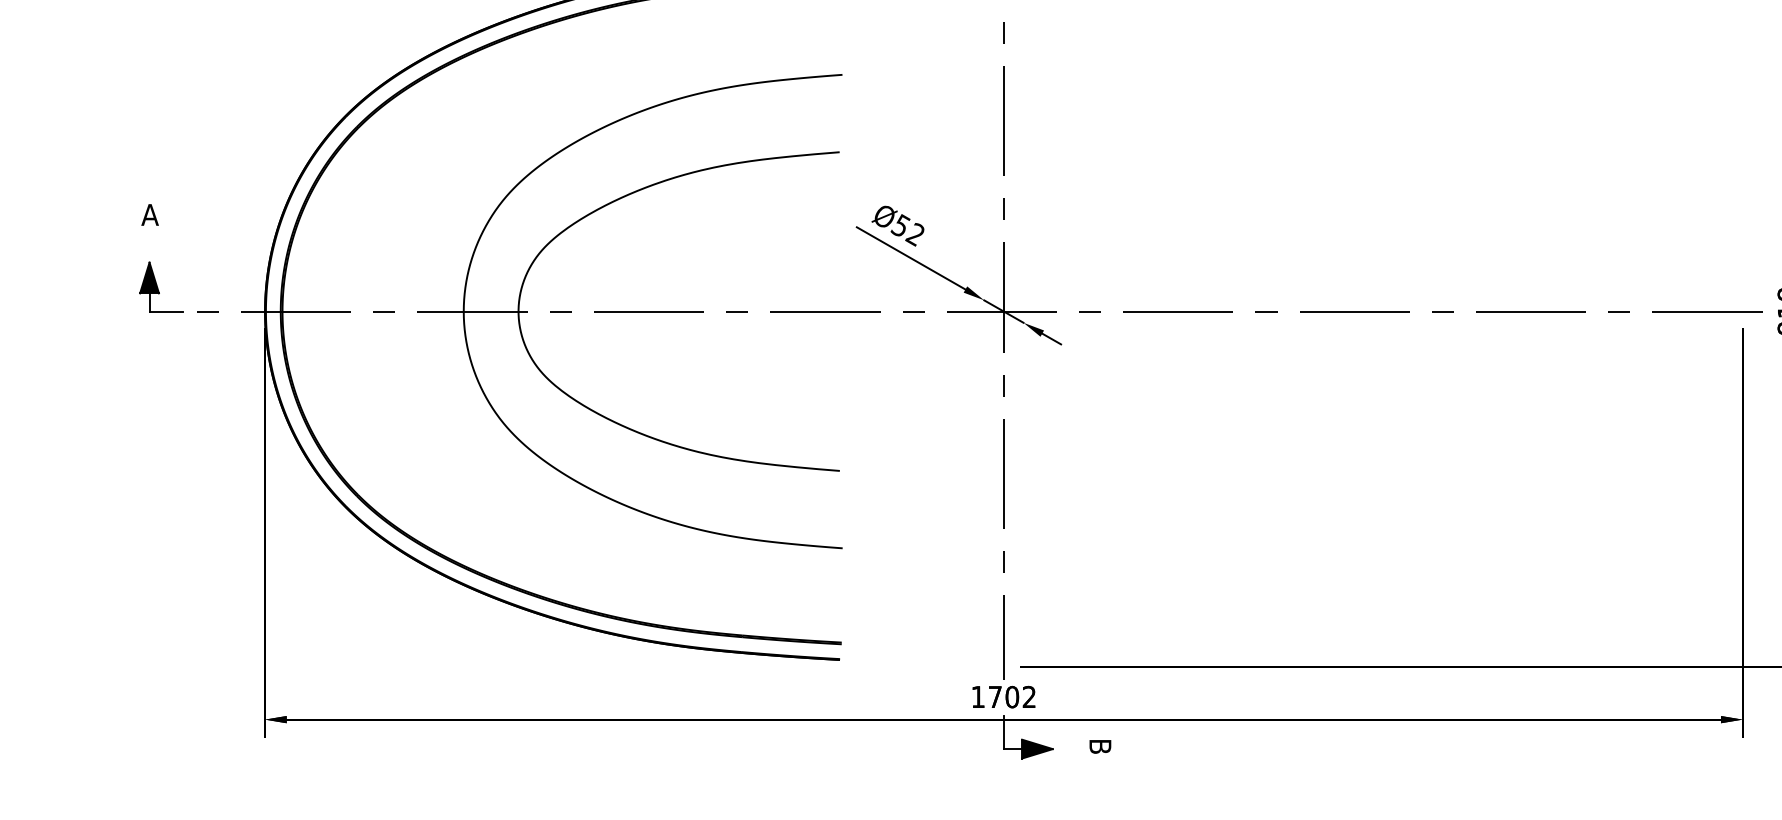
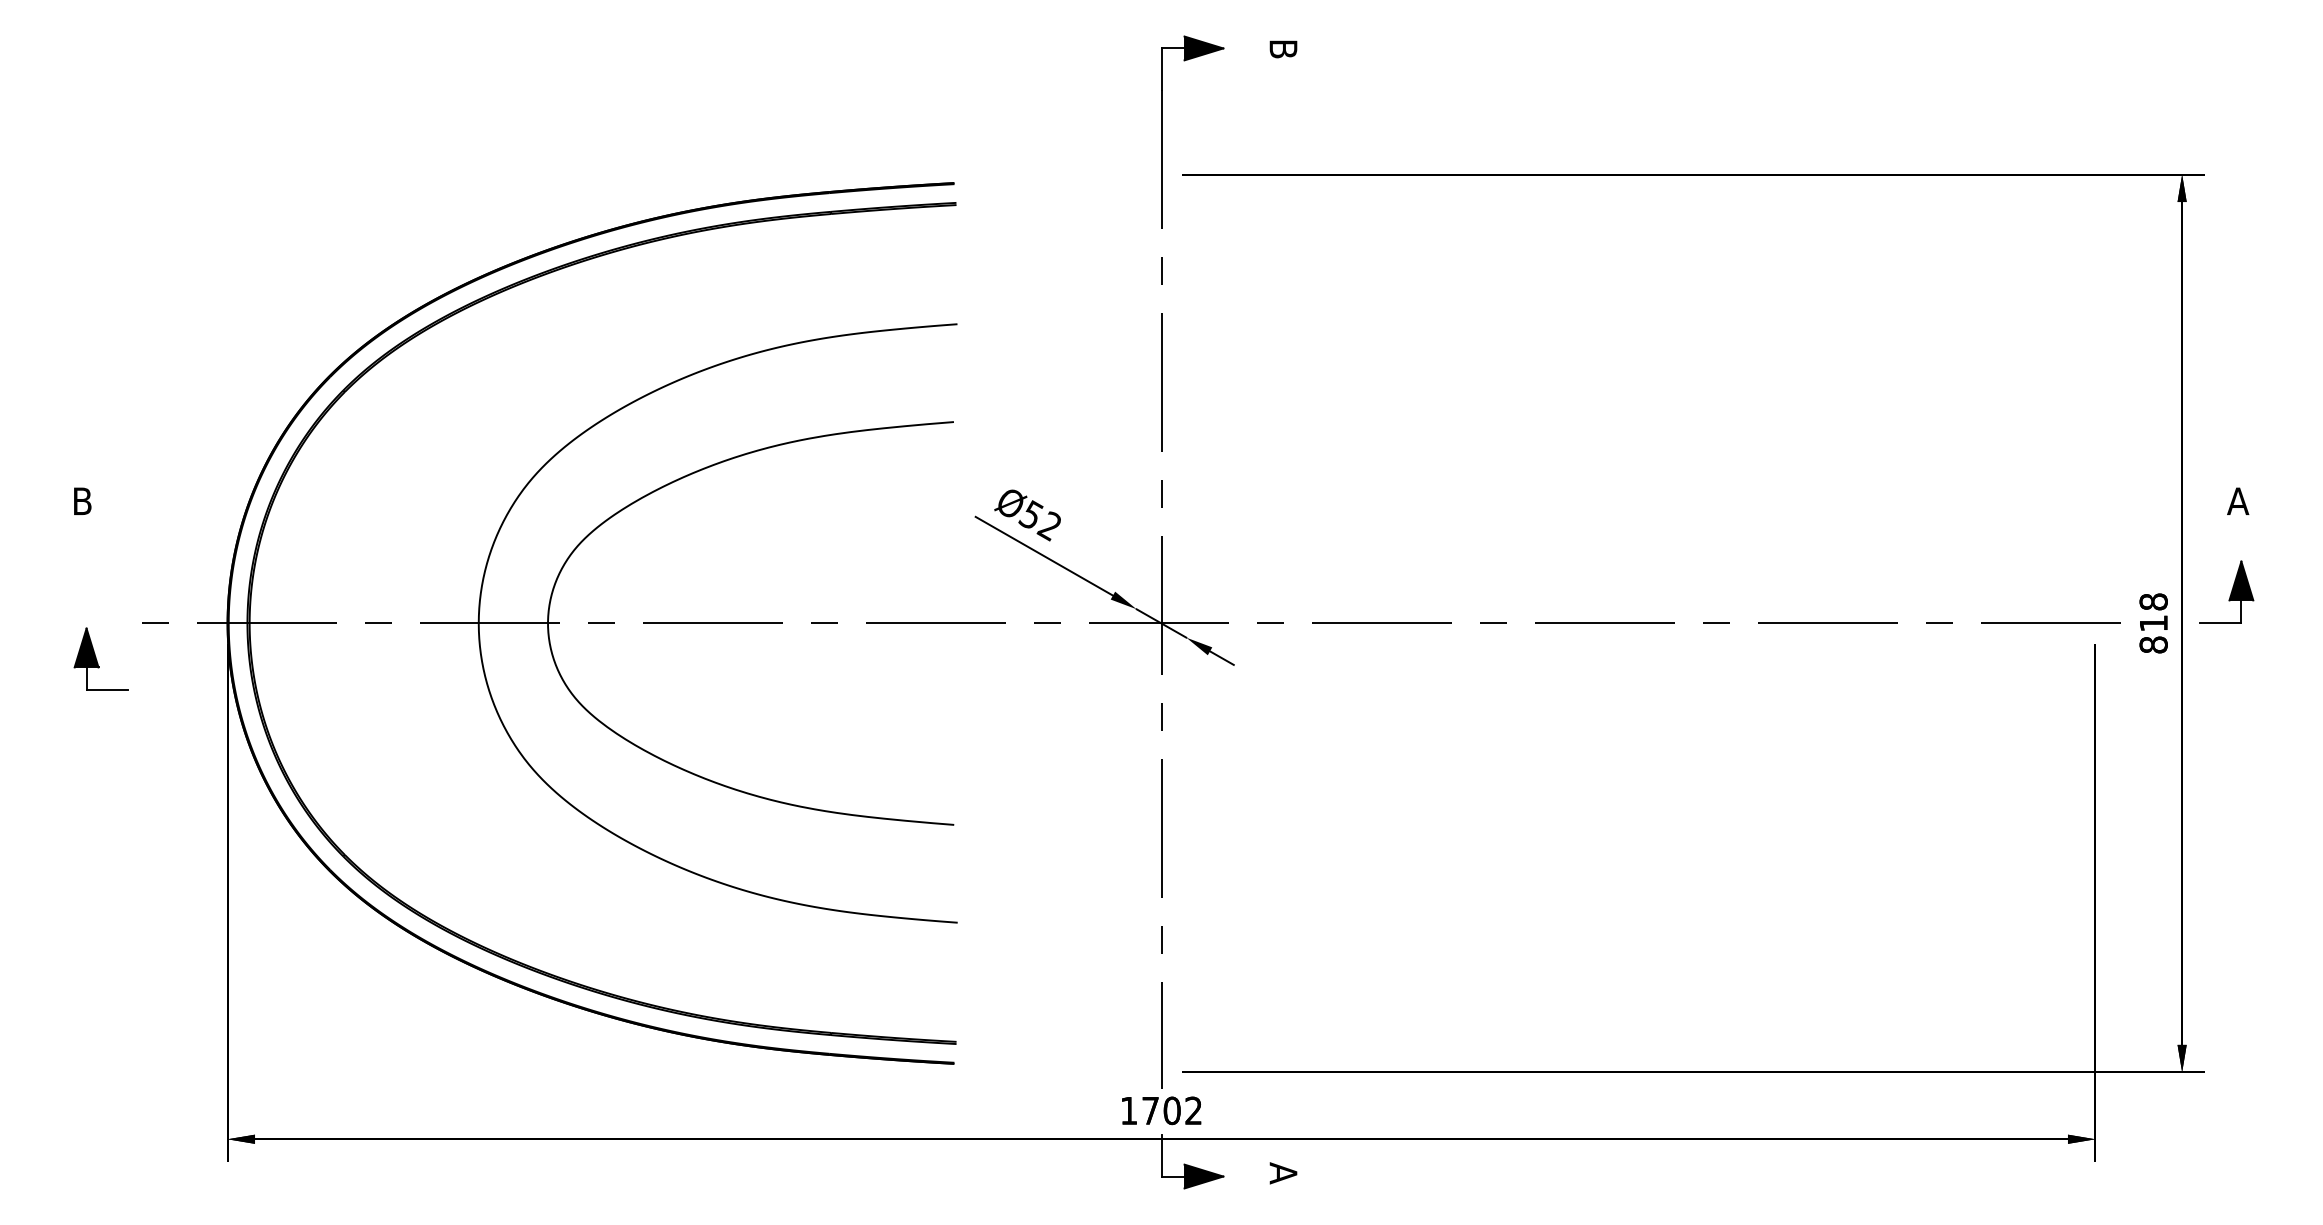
text: (150, 214) -> (82, 500), A -> B
part: (160, 286) -> (100, 658), moved
text: (1100, 746) -> (1283, 1173), B -> A

